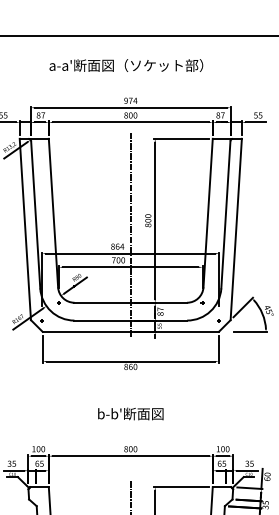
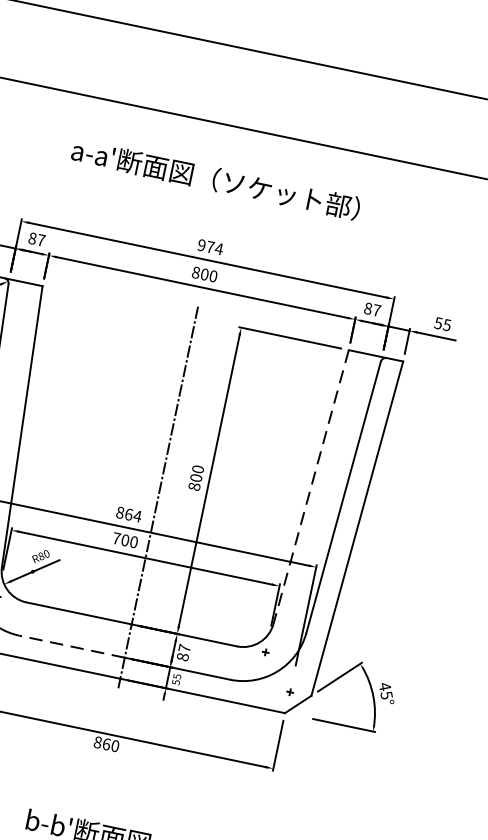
line: (208, 213) -> (311, 487), solid -> dashed
line: (102, 320) -> (71, 646), solid -> dashed

